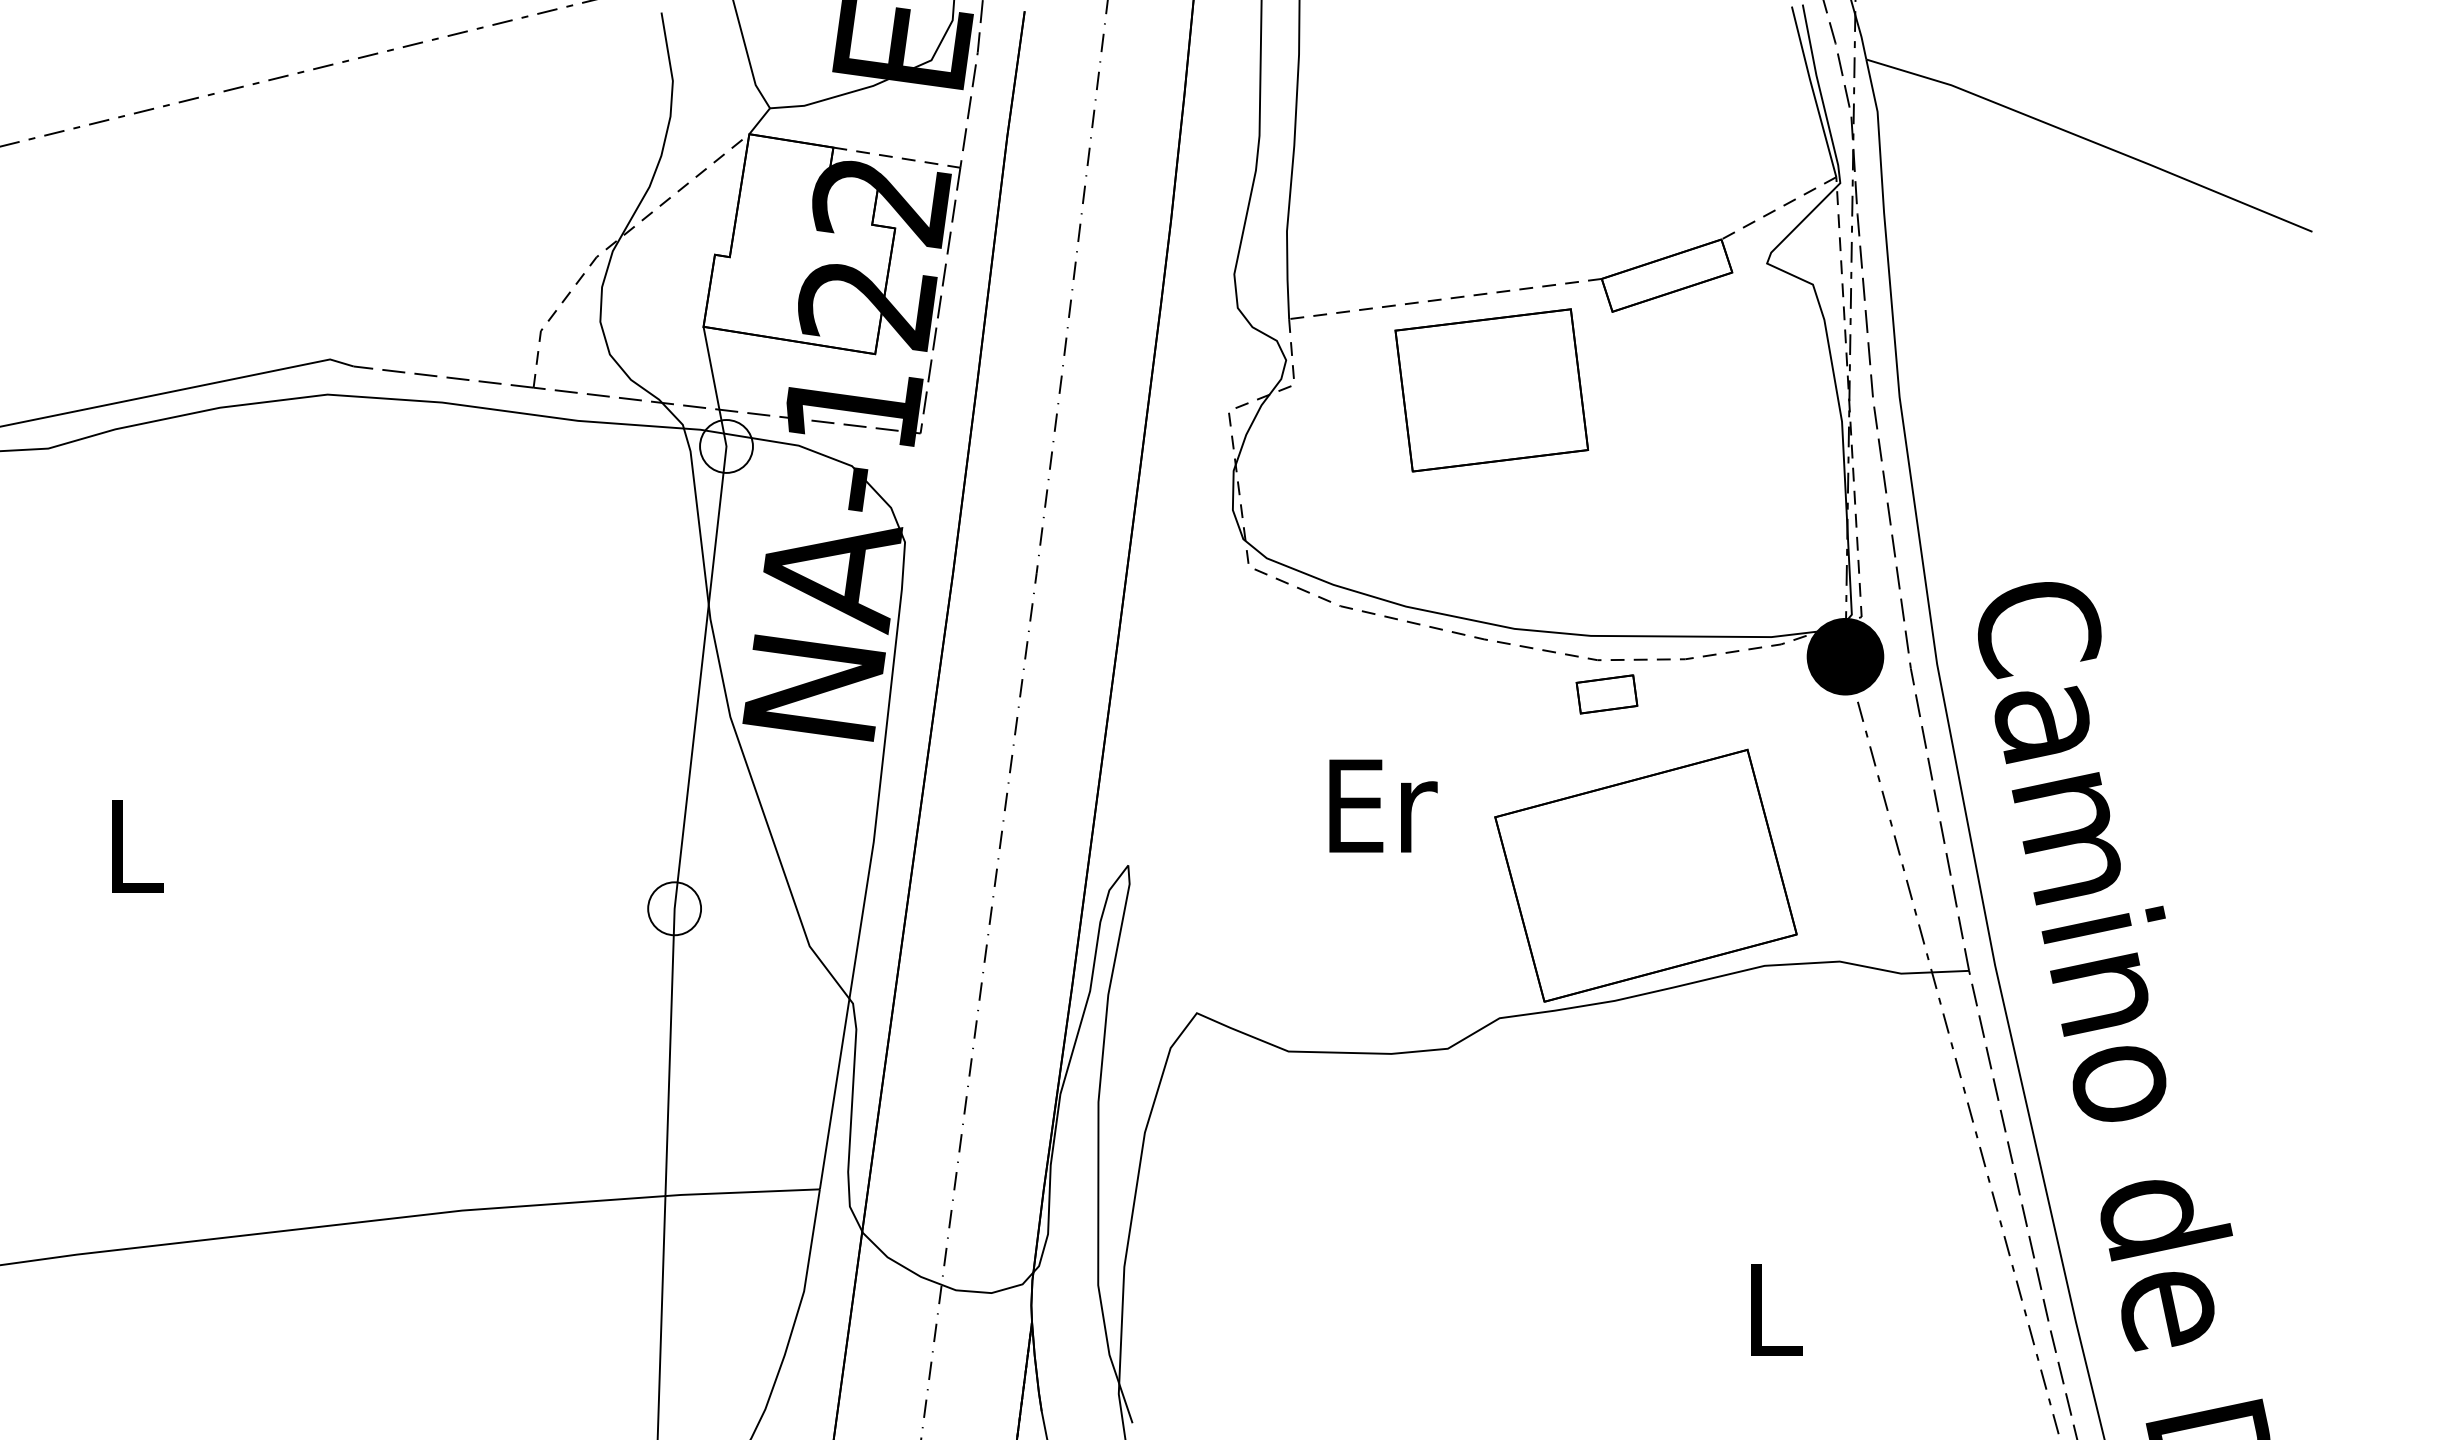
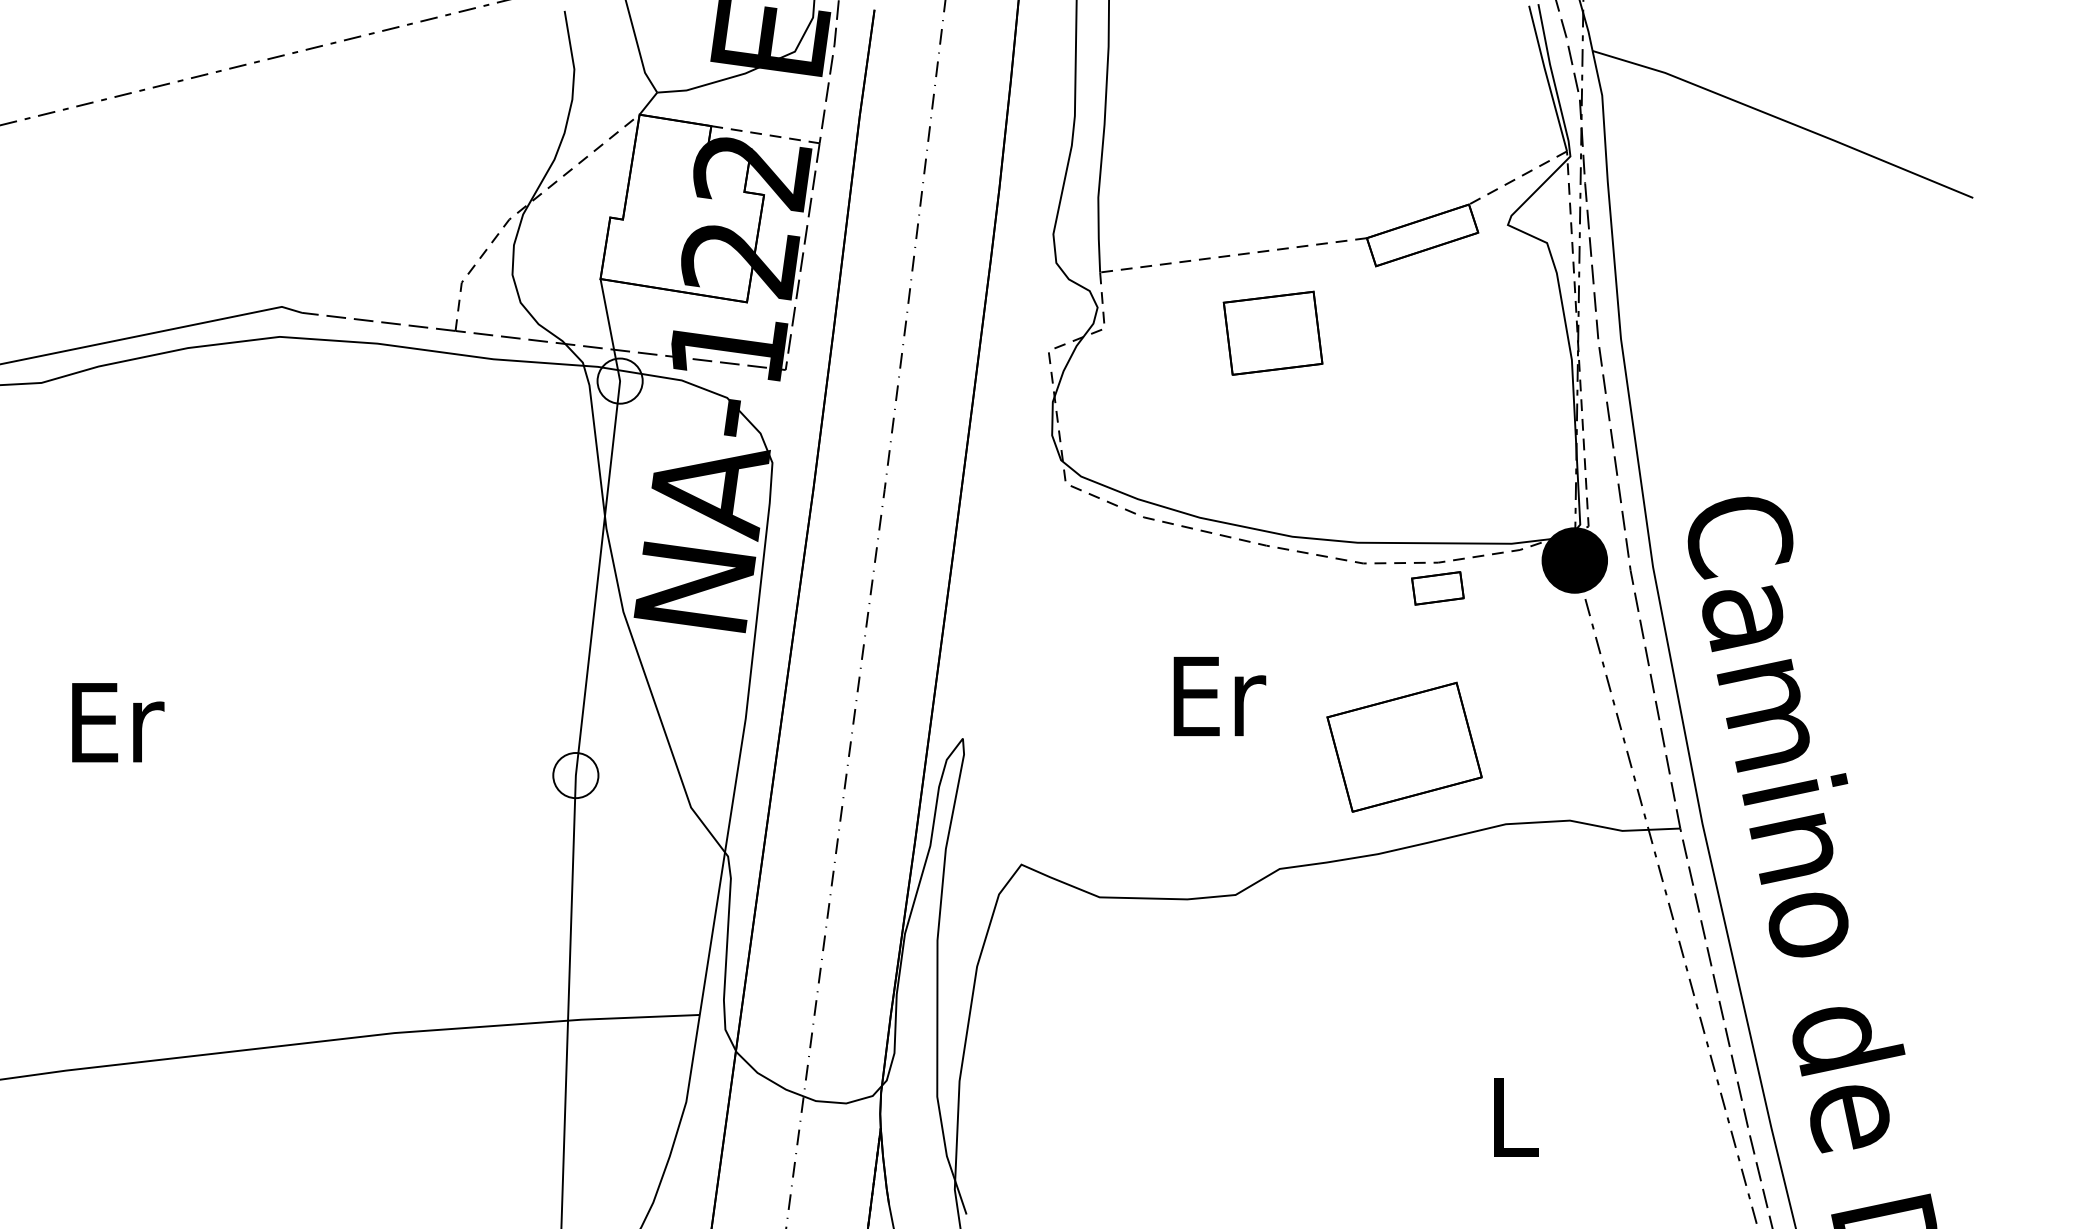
part: (1491, 390) -> (1272, 333), size x0.6
part: (1606, 694) -> (1437, 588), moved
text: (1383, 805) -> (1219, 695), moved
text: (138, 846) -> (118, 722), L -> Er
part: (1645, 875) -> (1404, 747), size x0.6

